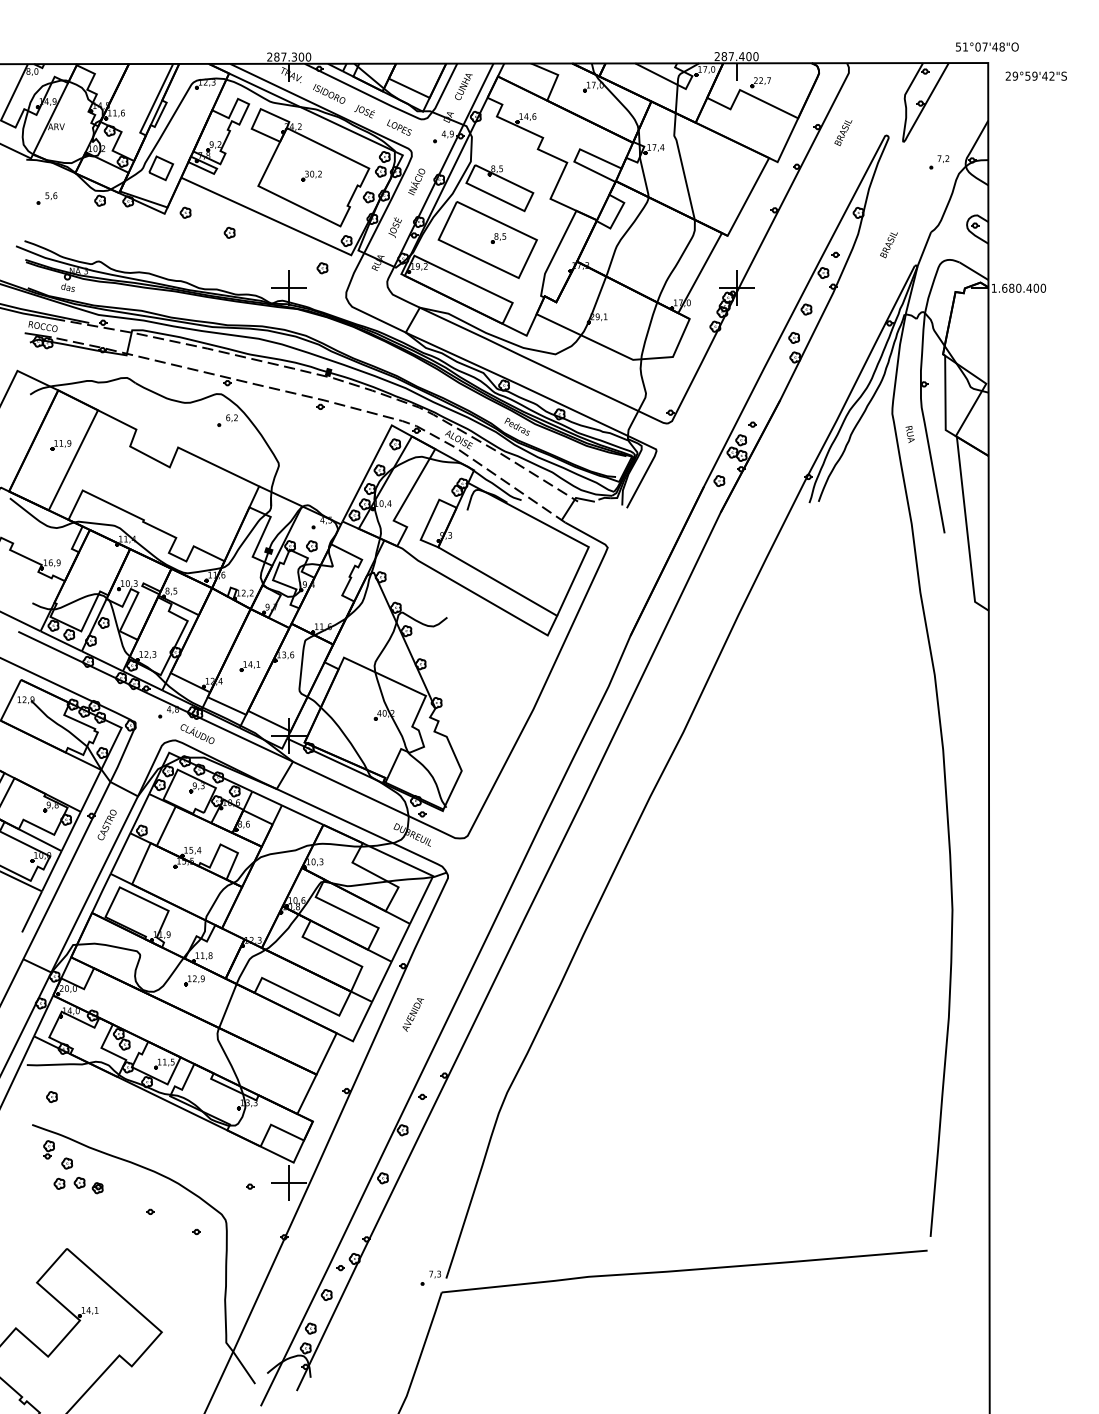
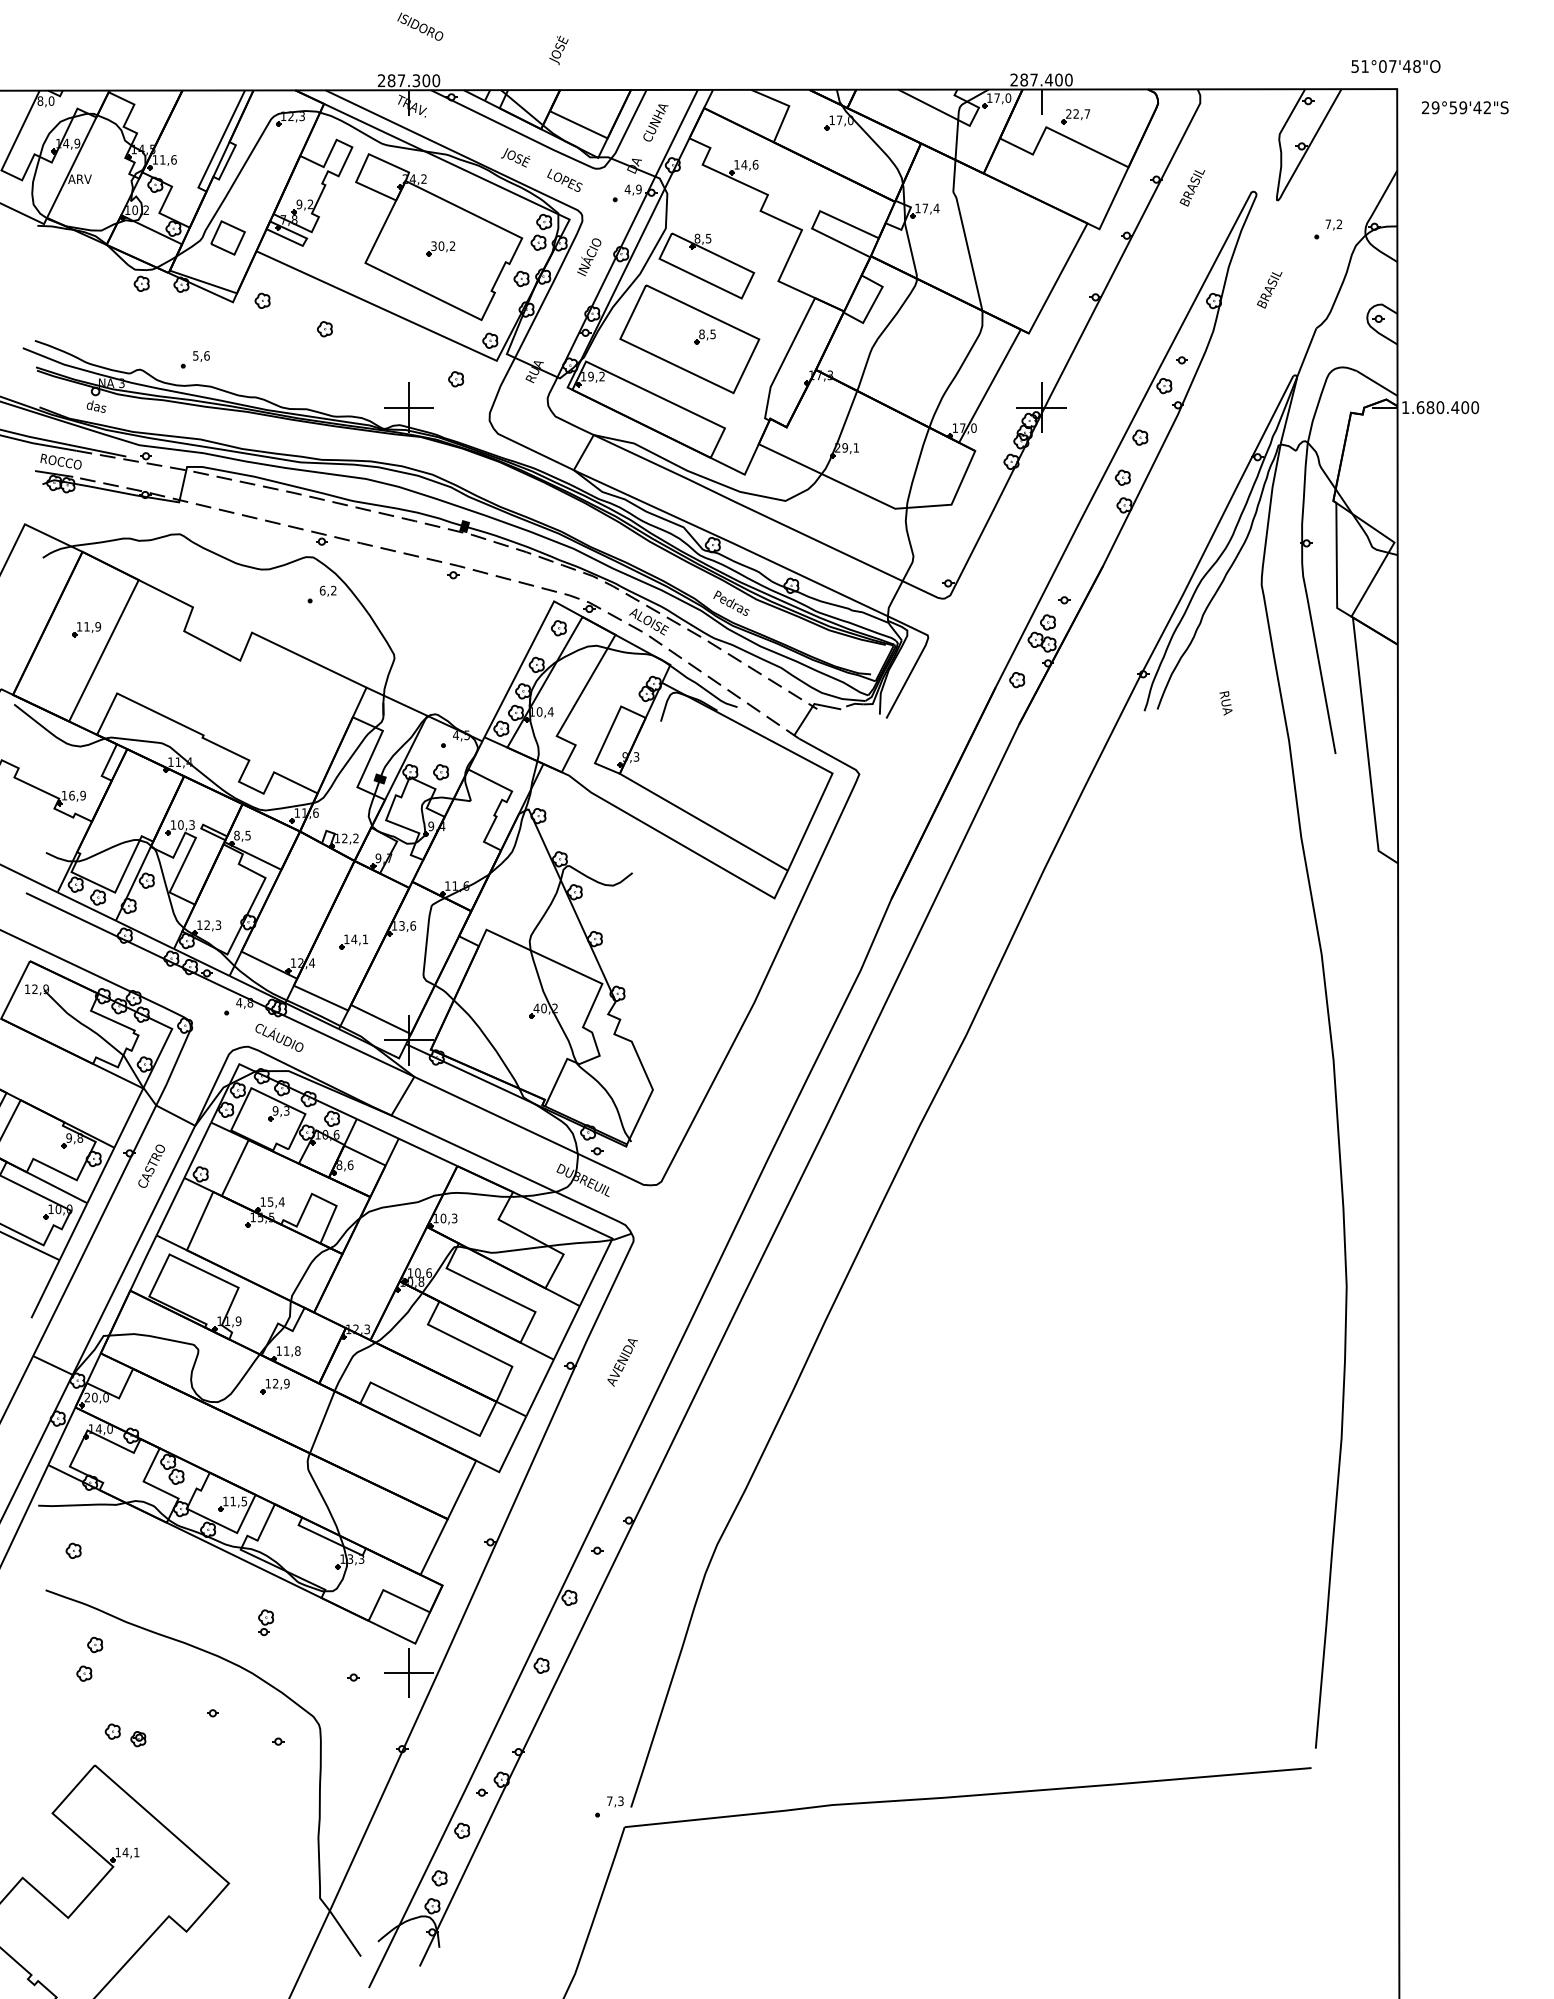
text: (329, 93) -> (420, 26), moved
part: (46, 198) -> (194, 359), moved
text: (394, 227) -> (557, 50), moved
text: (888, 245) -> (1268, 290), moved
text: (909, 434) -> (1225, 703), moved
text: (412, 1014) -> (621, 1362), moved
part: (48, 1149) -> (265, 1622), moved
part: (88, 1185) -> (125, 1735), moved

